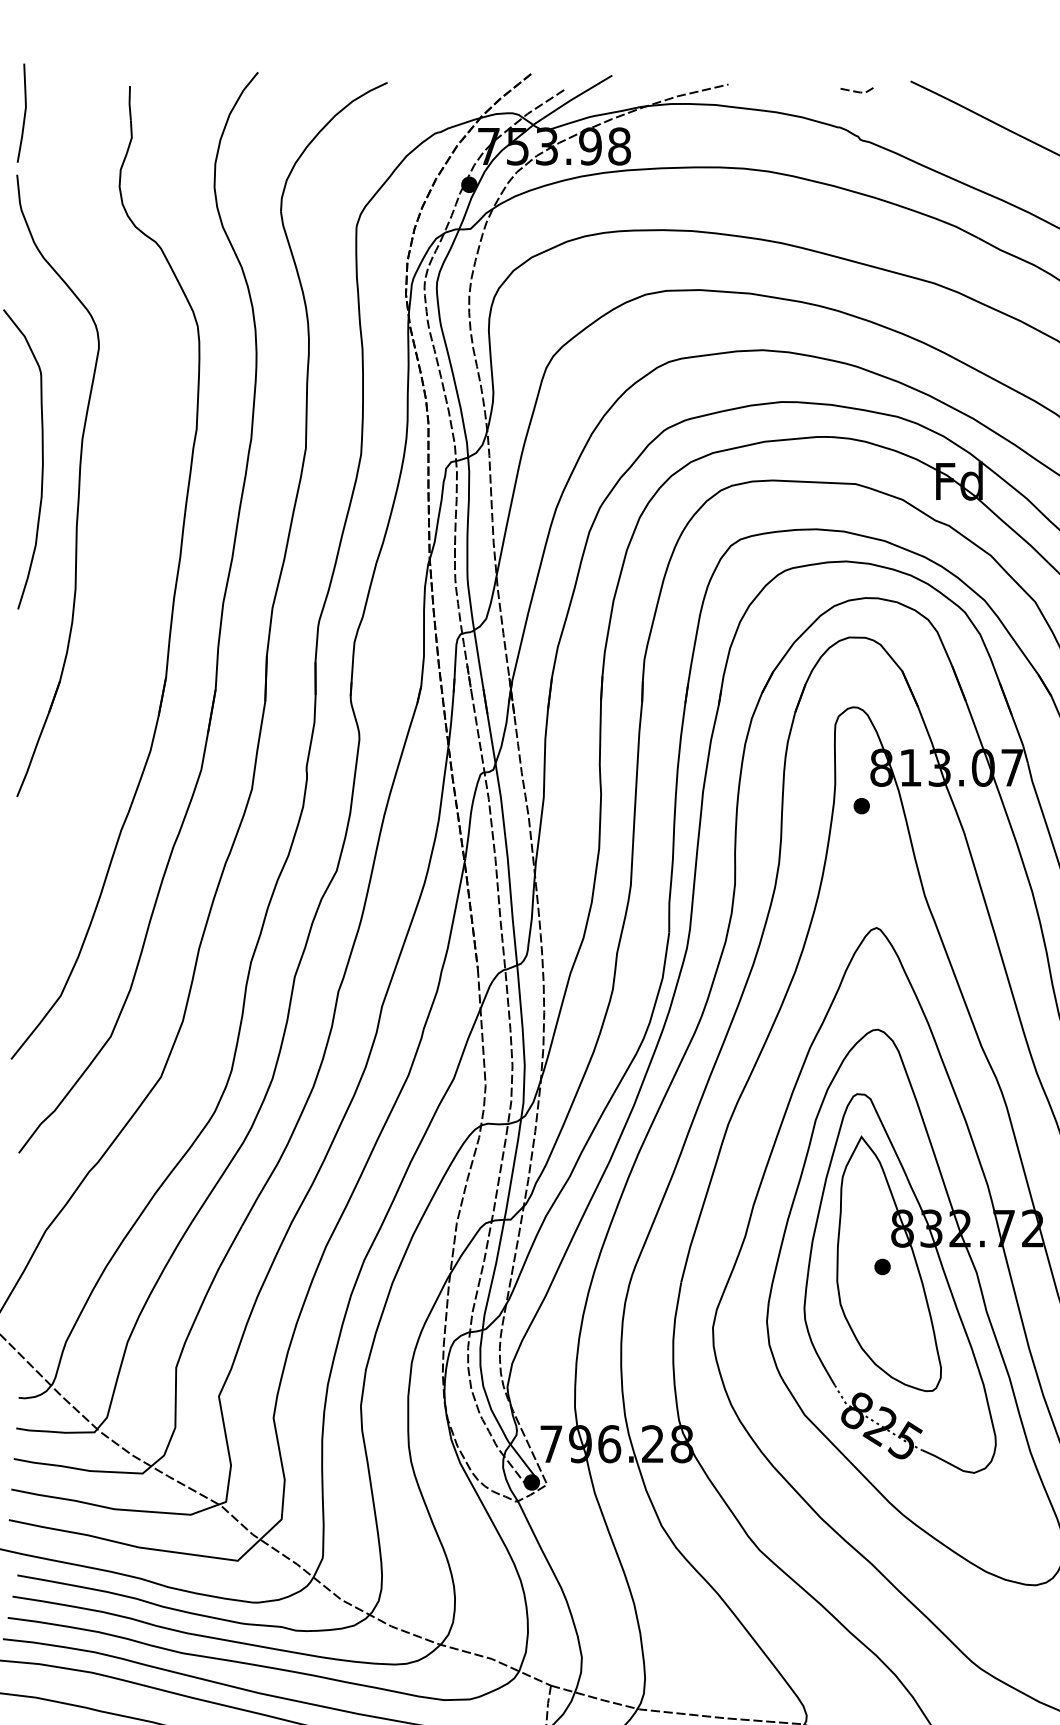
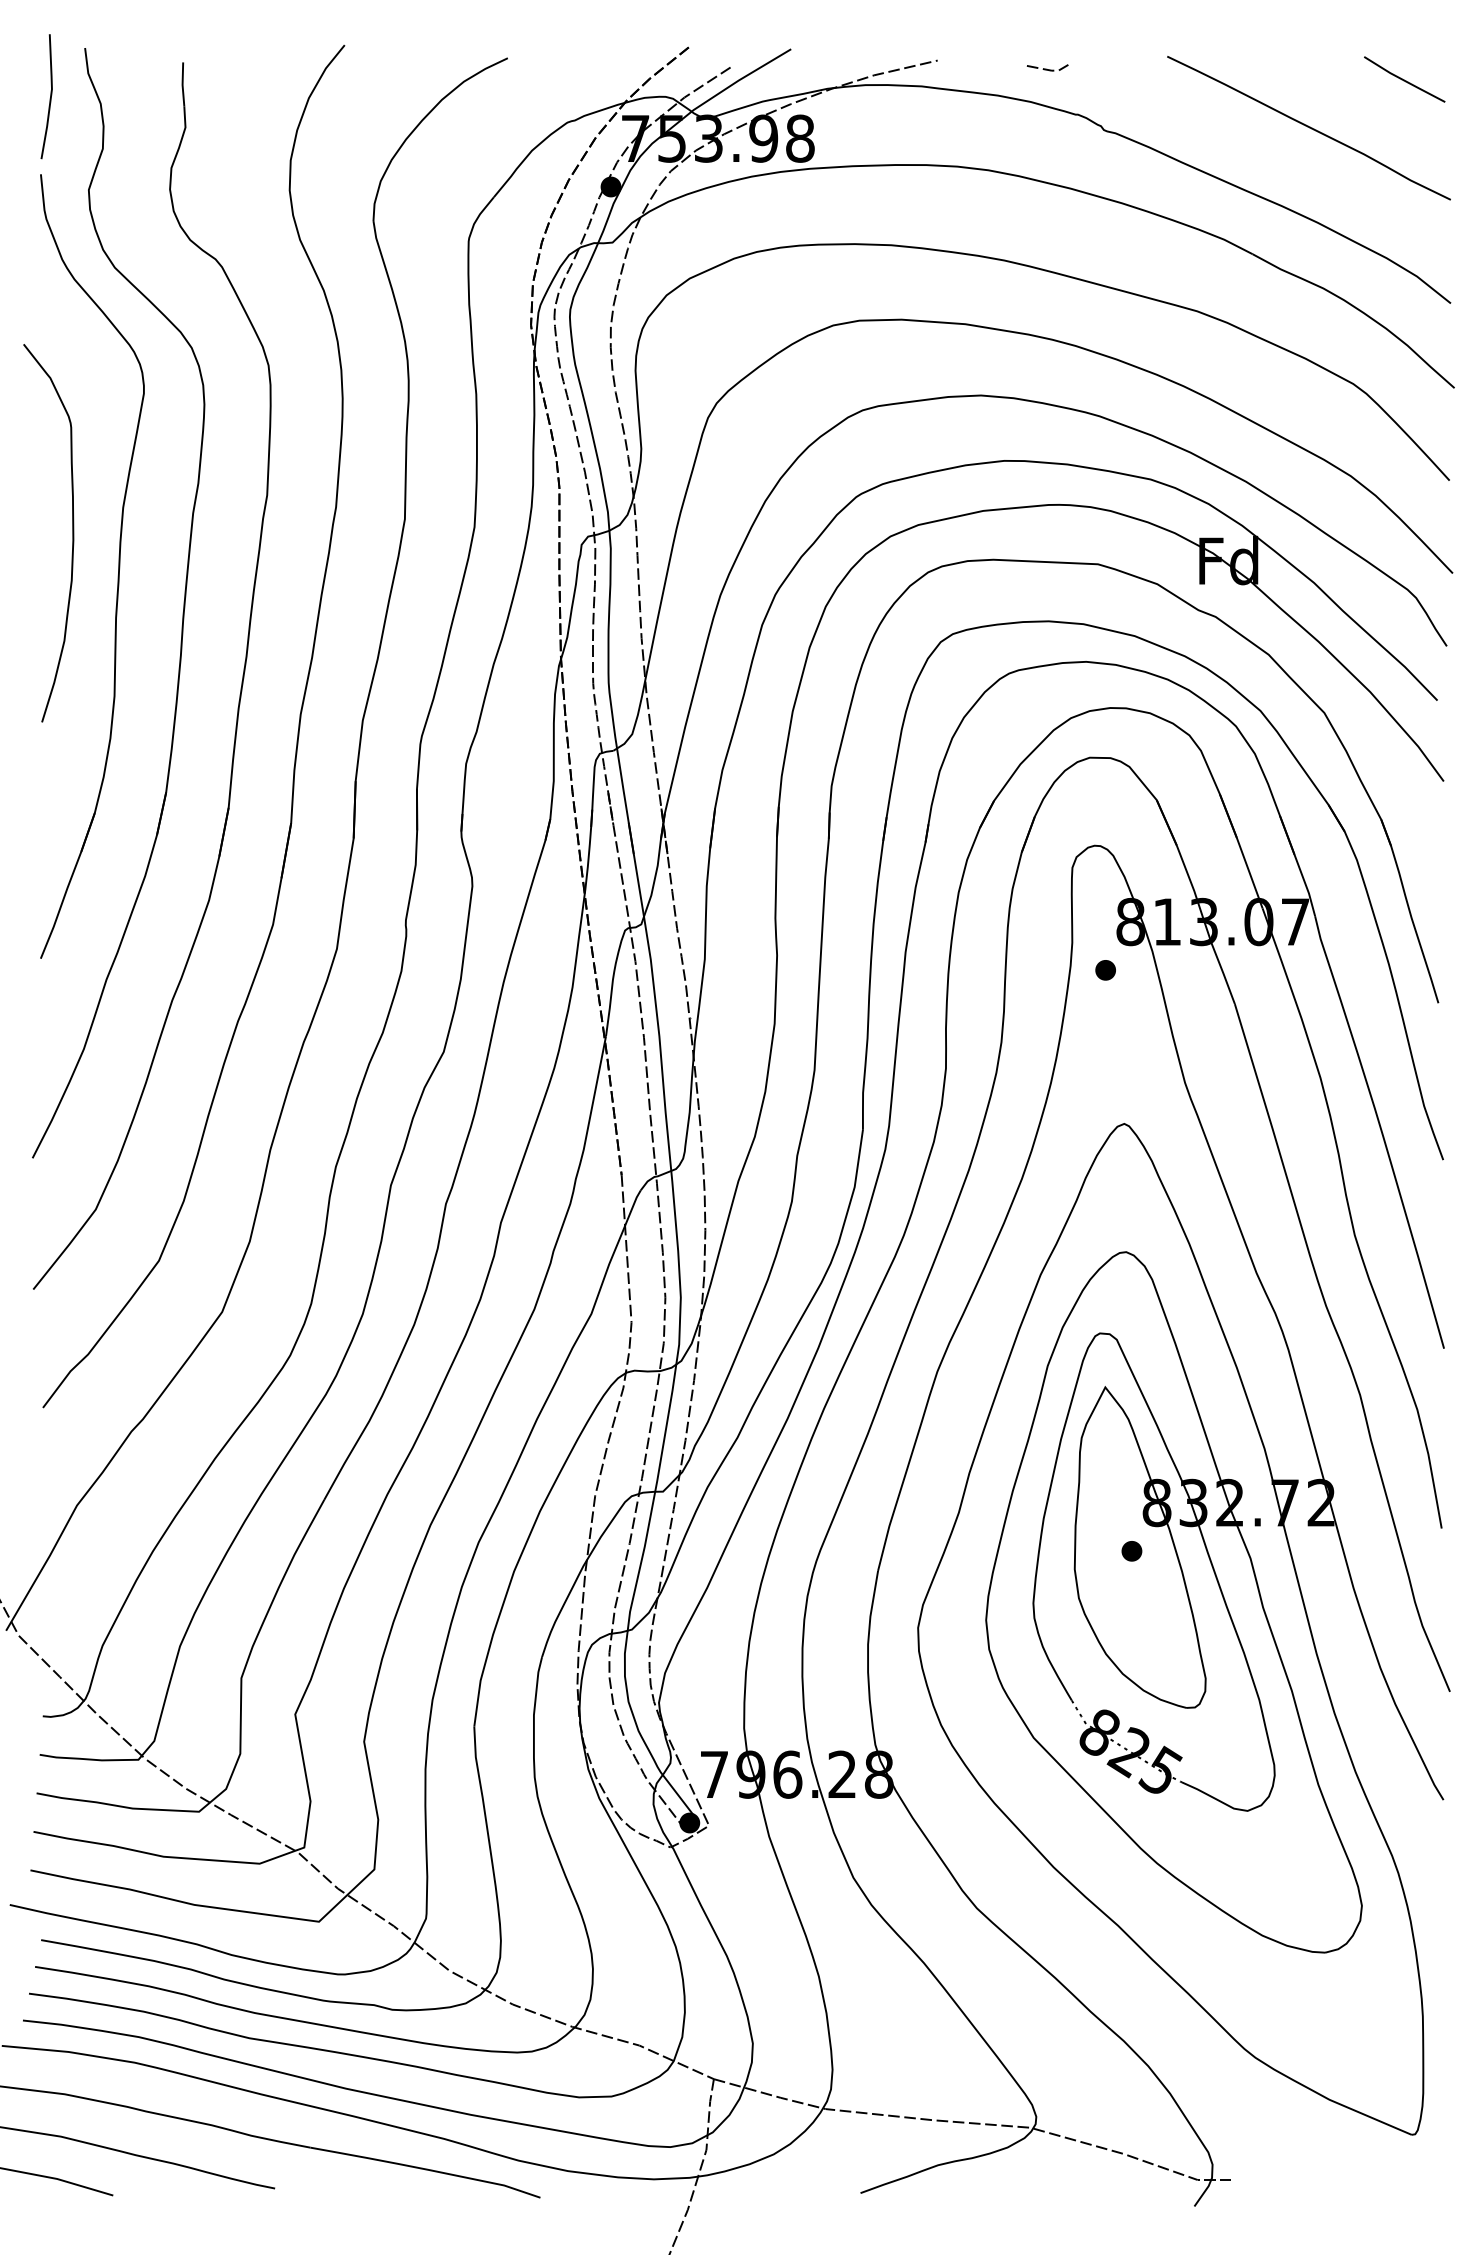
line: (856, 90) -> (1046, 68), moved
part: (129, 522) -> (182, 612), added

